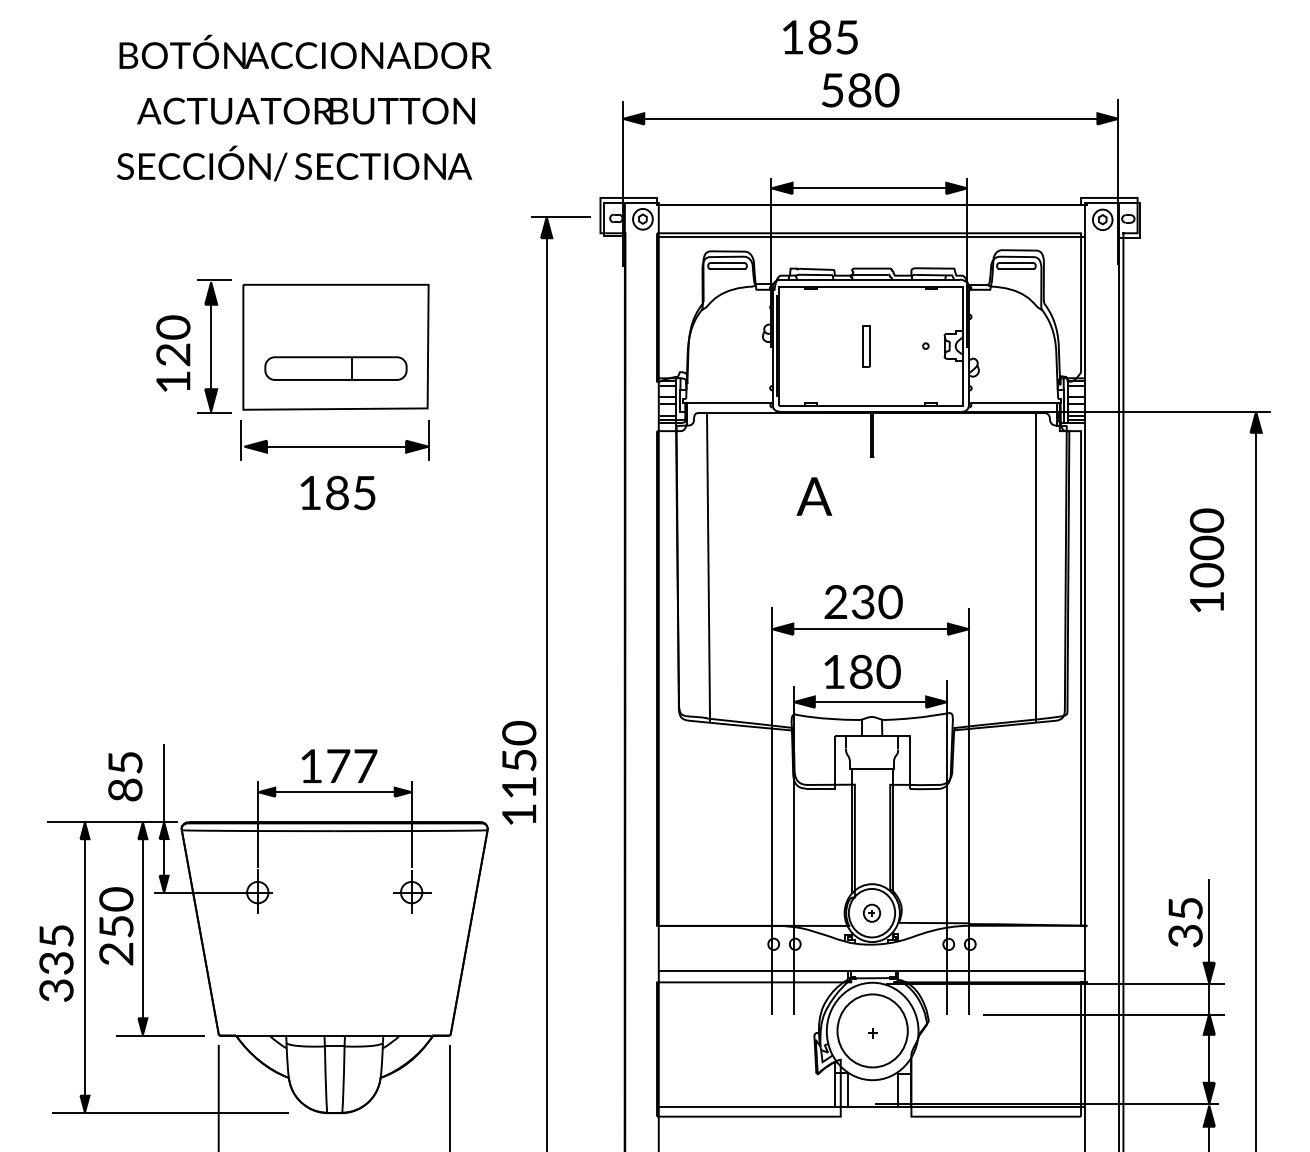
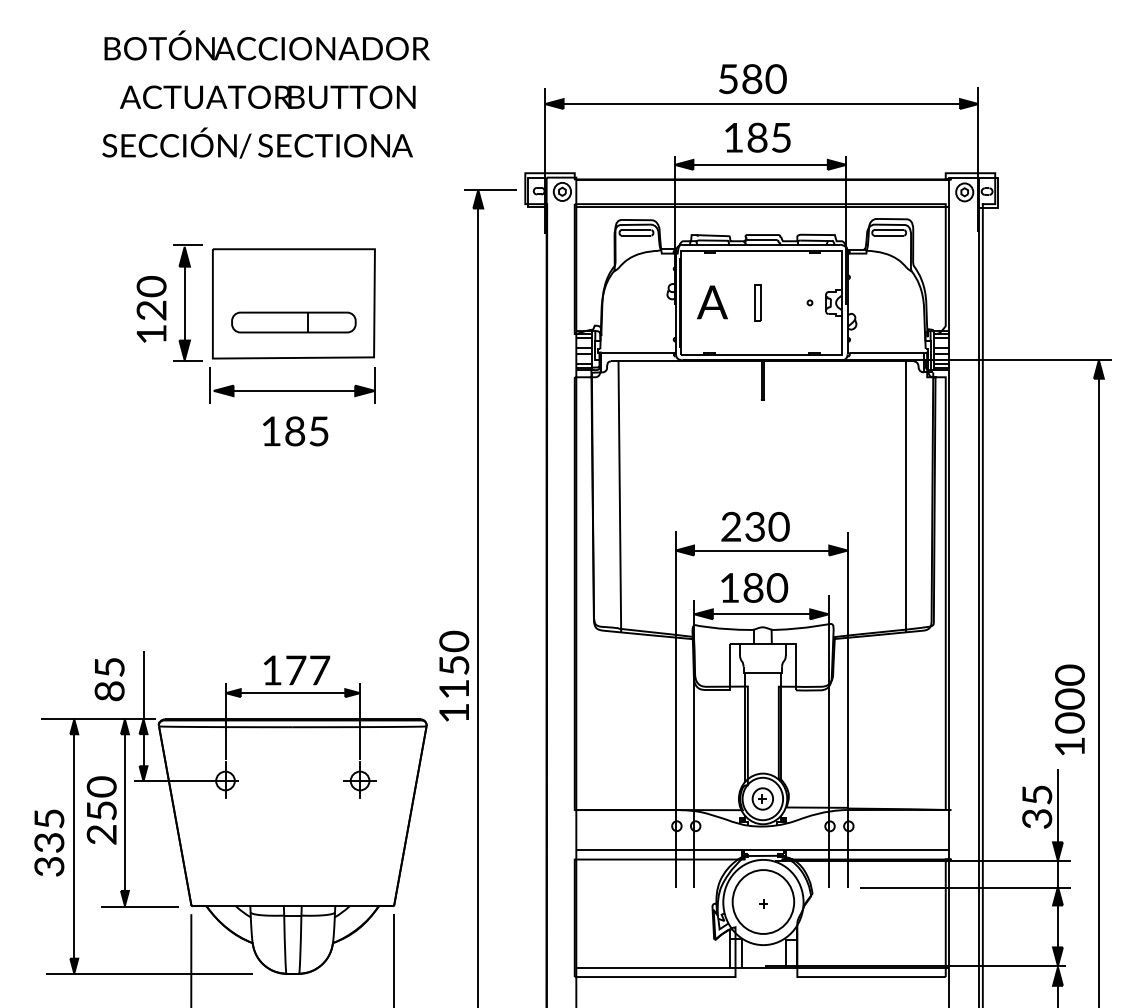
text: (820, 37) -> (758, 137), moved
text: (814, 496) -> (712, 302), moved
text: (1207, 560) -> (1070, 710), moved
part: (871, 913) -> (762, 799), size x1.43

